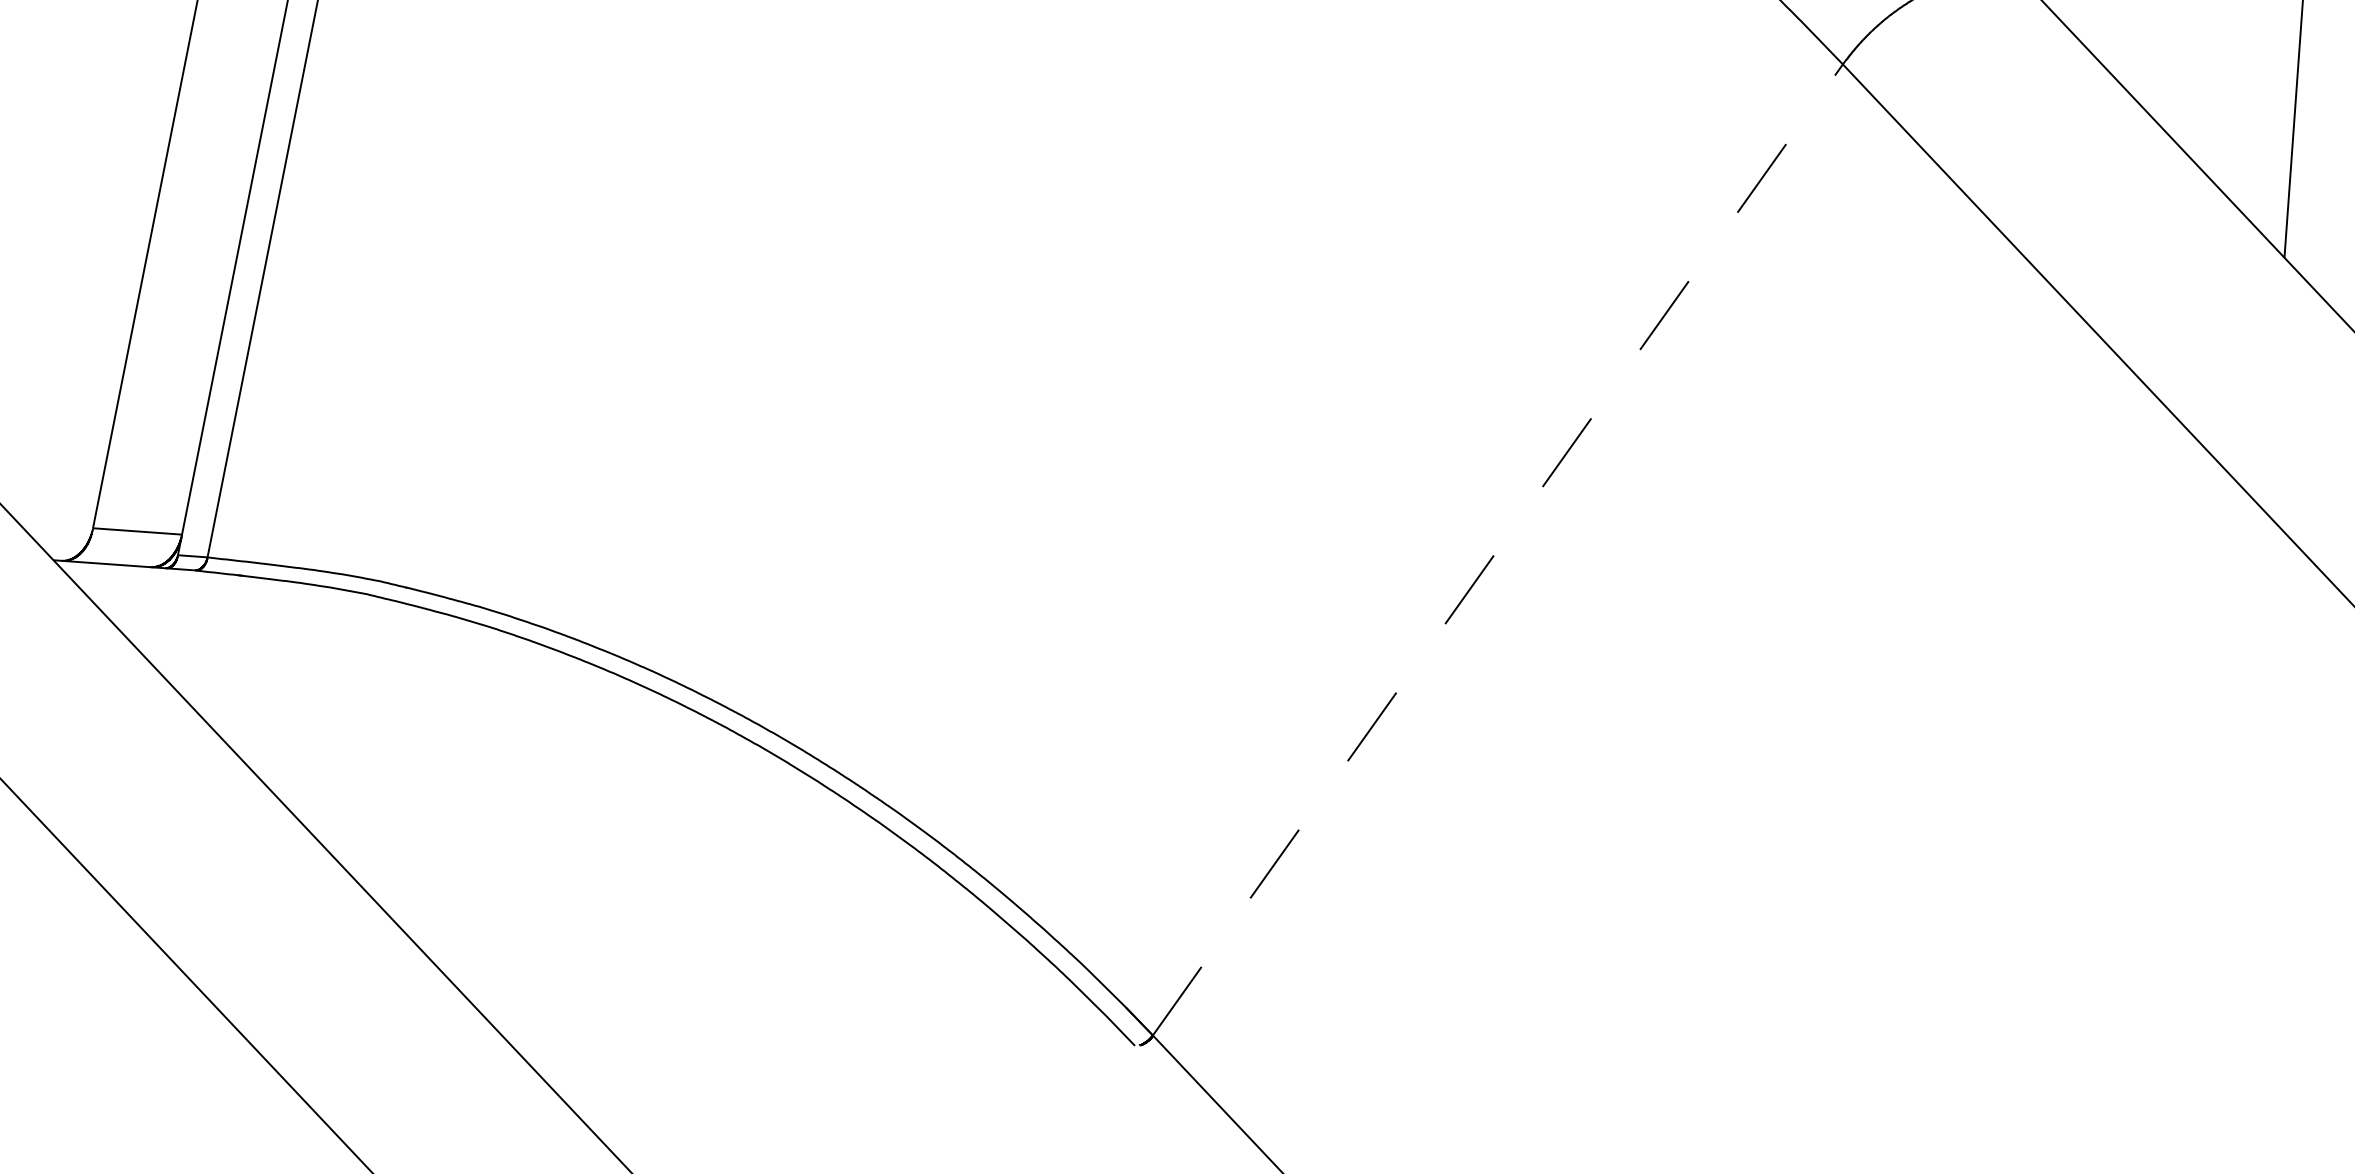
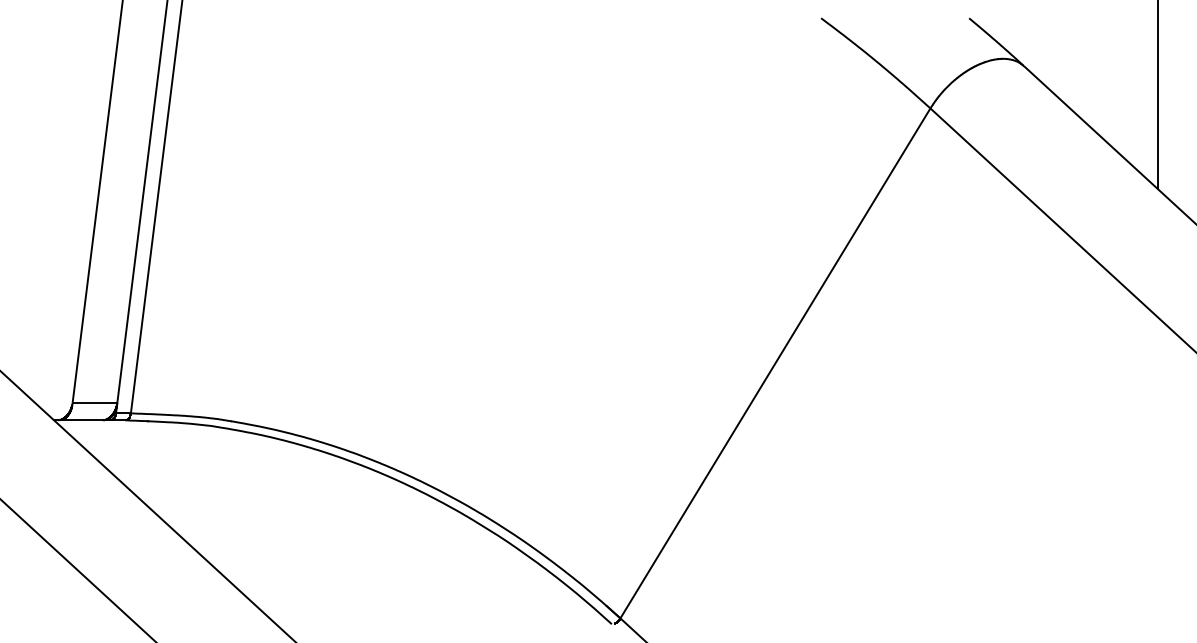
line: (1498, 548) -> (775, 362), dashed -> solid

